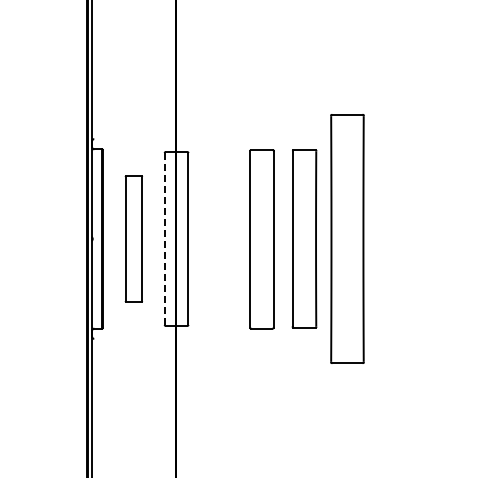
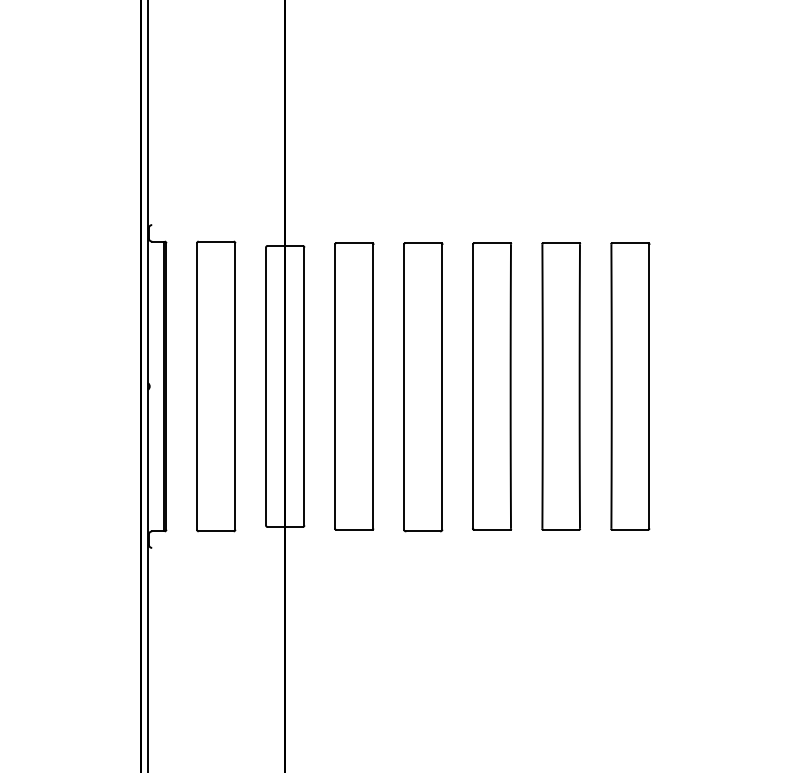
part: (133, 238) -> (215, 385), size x1.43
part: (219, 238) -> (354, 385), added
part: (346, 238) -> (559, 385), size x0.71
part: (389, 238) -> (629, 385), added
line: (164, 239) -> (265, 387), dashed -> solid

